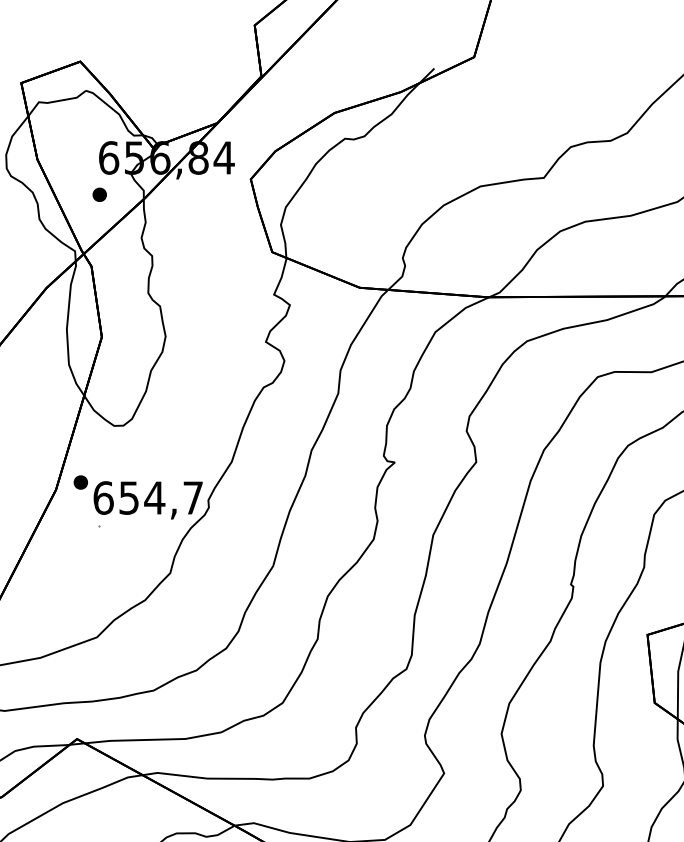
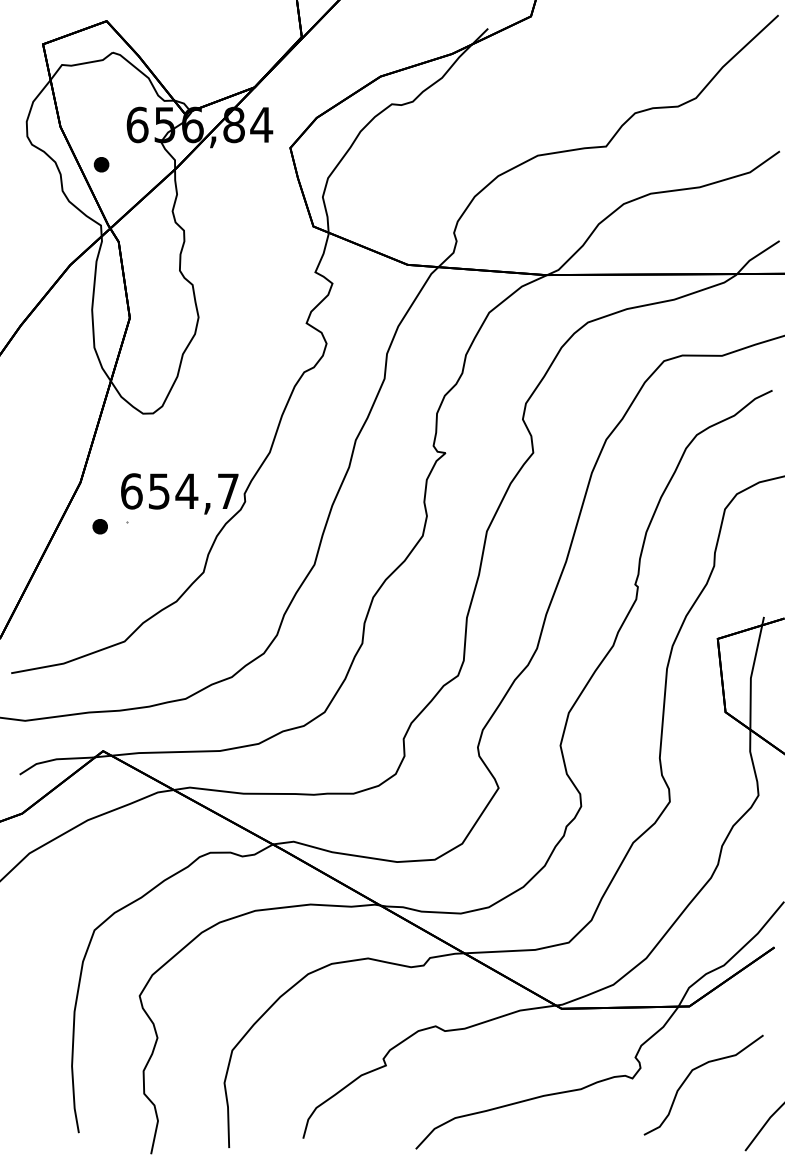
part: (99, 194) -> (101, 164), moved
part: (80, 482) -> (99, 526), moved

